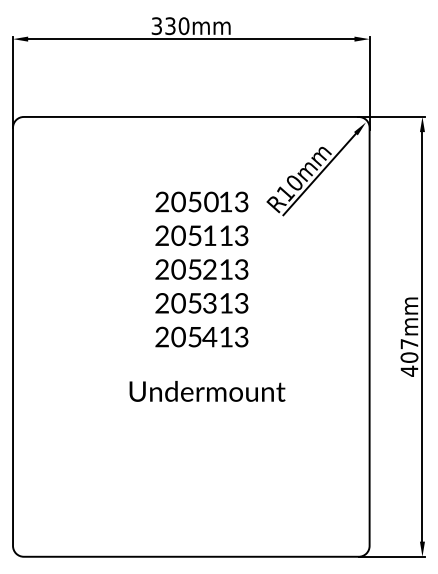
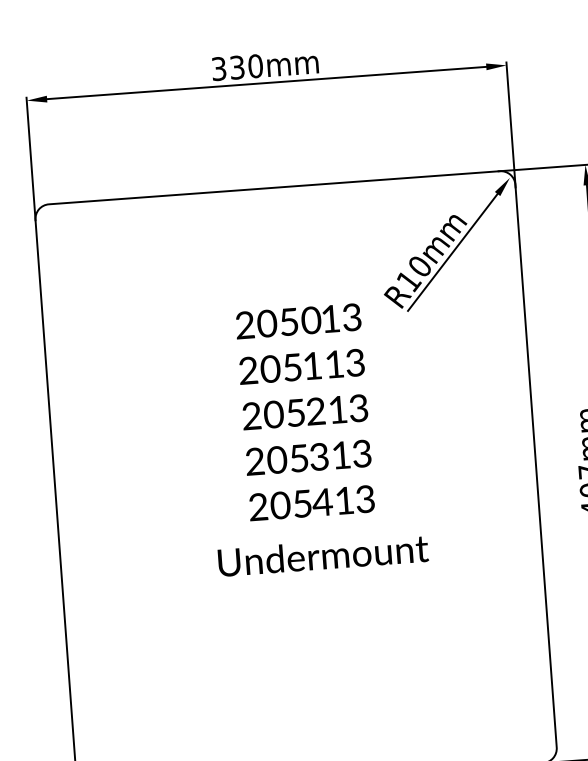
text: (201, 269) -> (304, 412), moved

